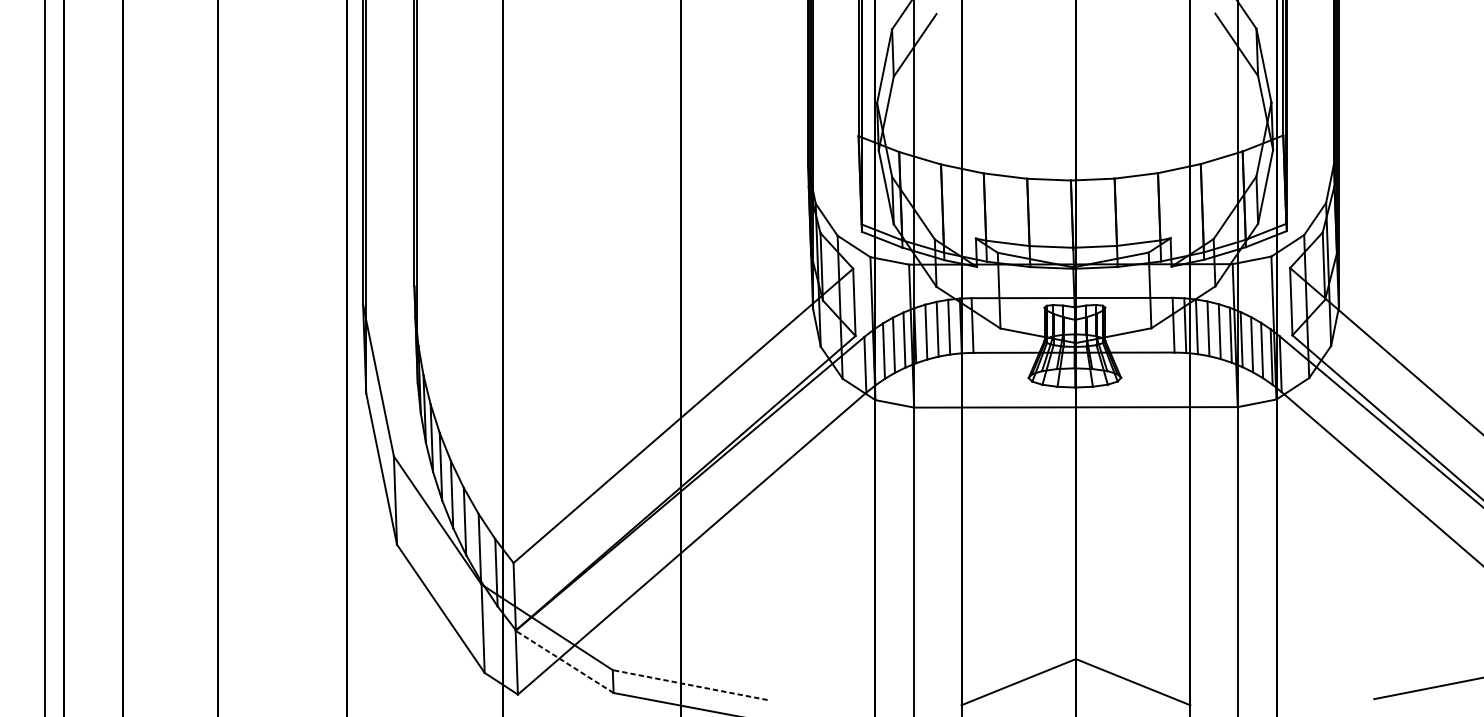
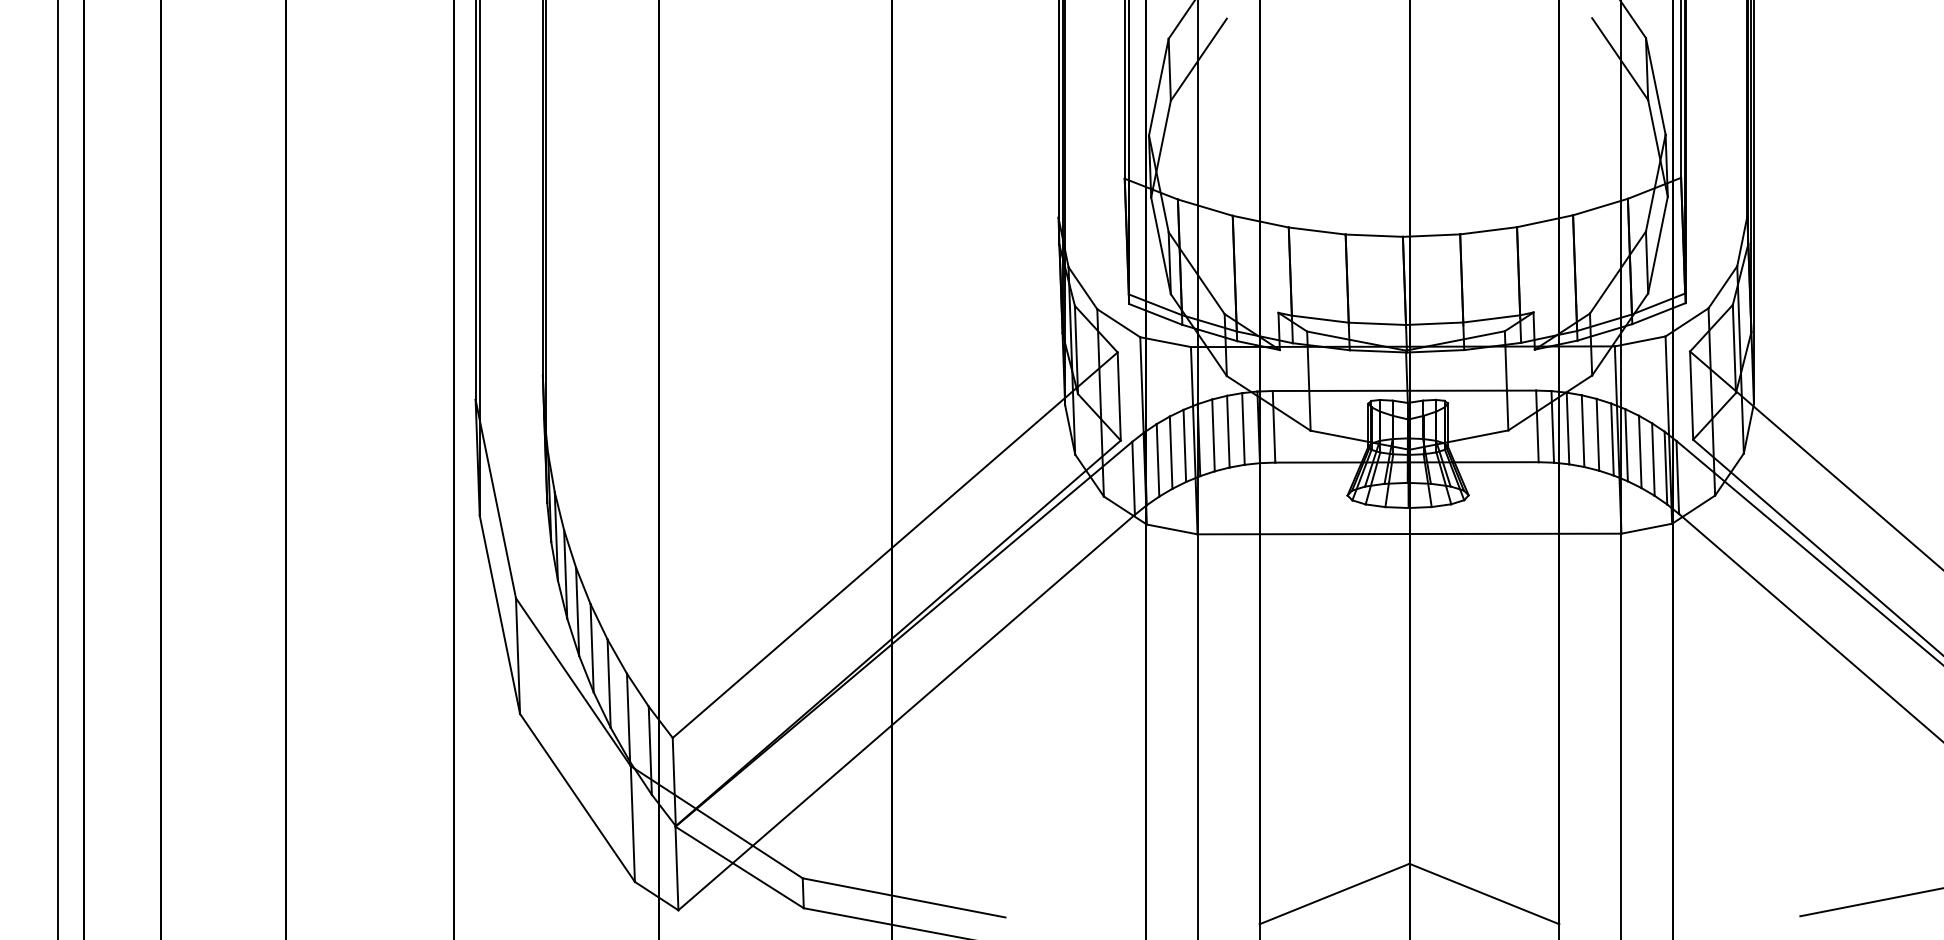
line: (564, 661) -> (739, 867), dashed -> solid
line: (689, 684) -> (903, 897), dashed -> solid

